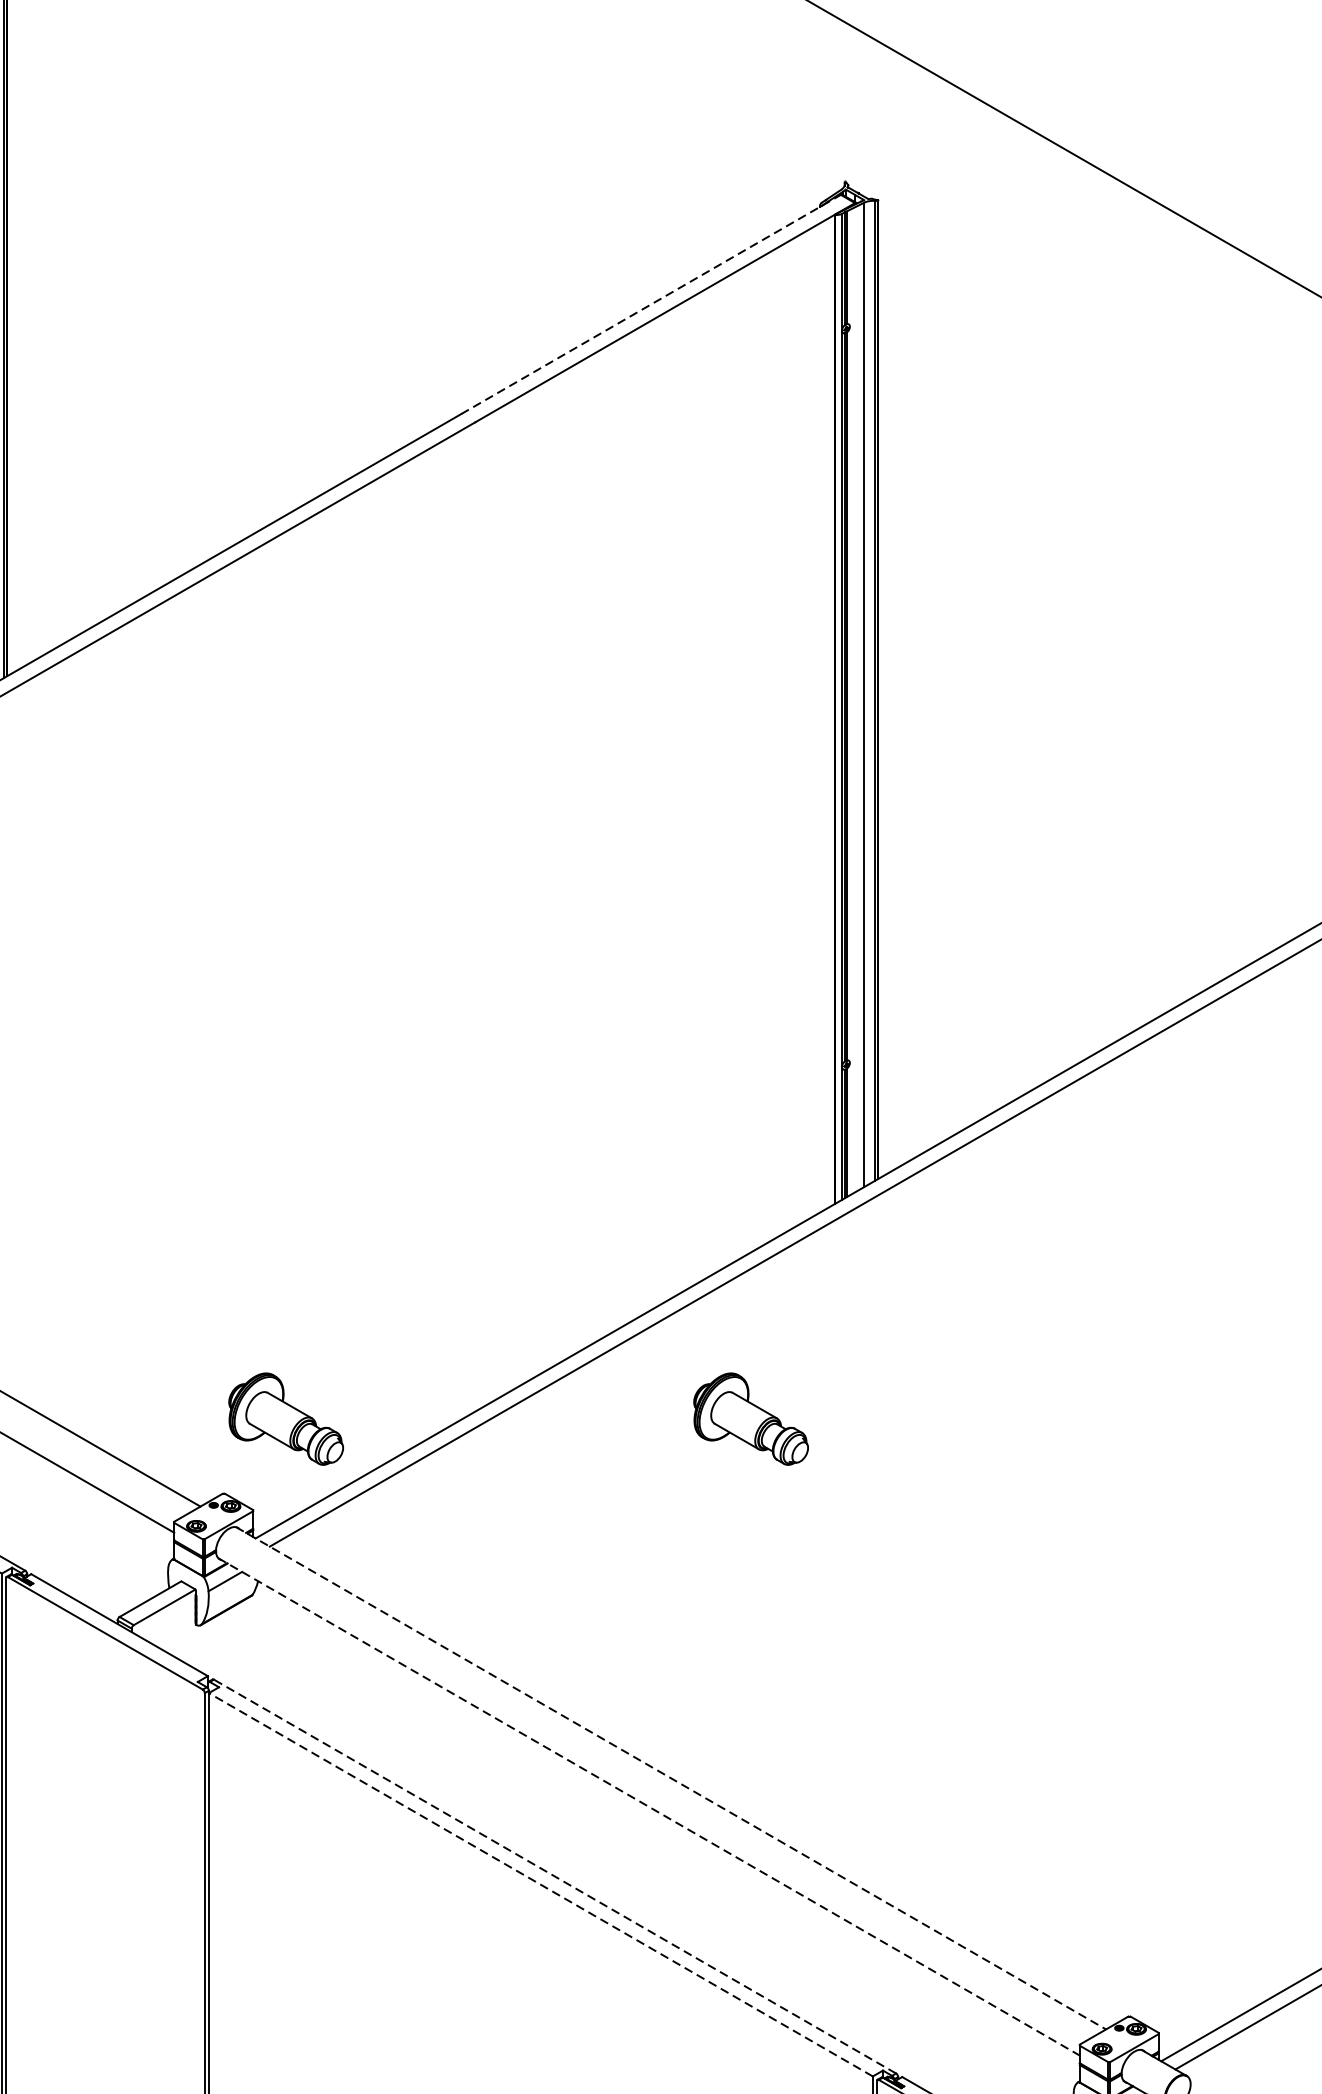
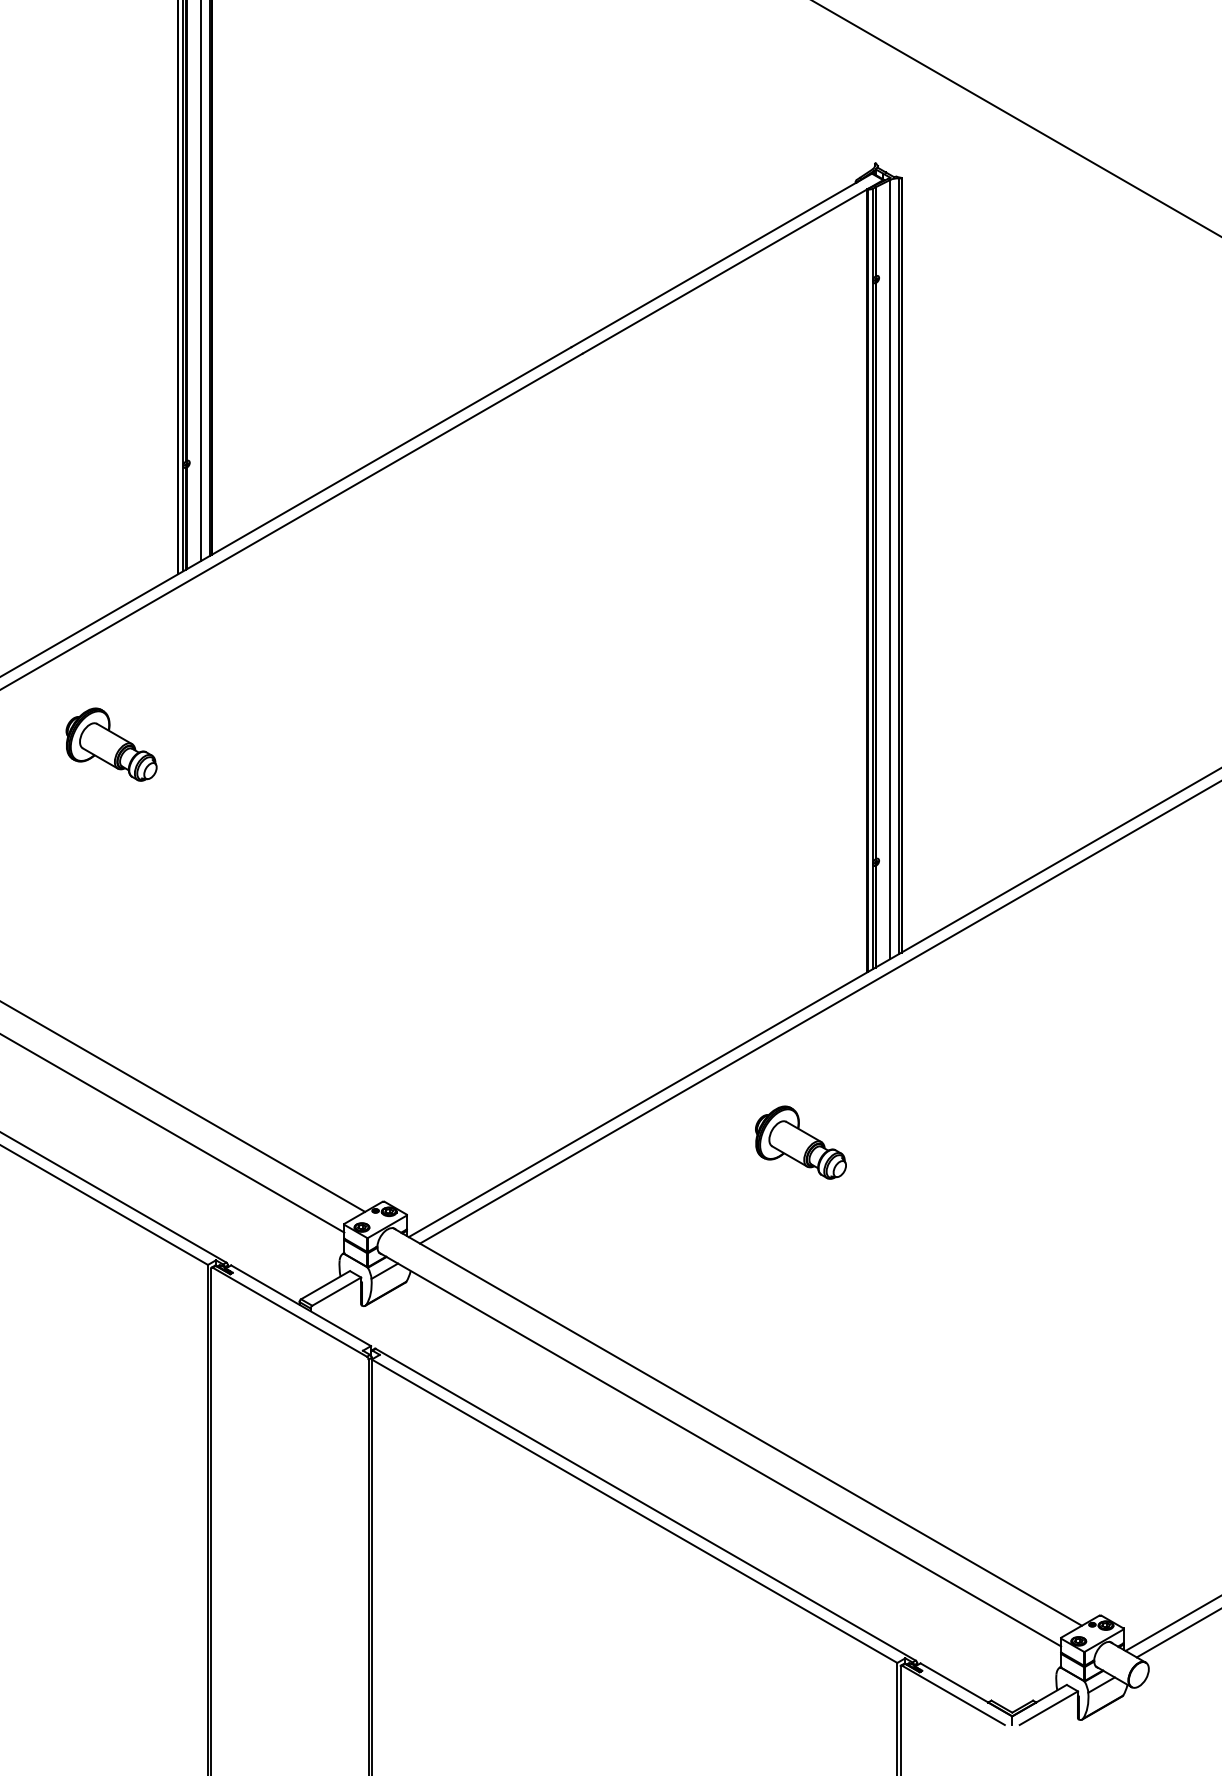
line: (650, 304) -> (721, 260), dashed -> solid
part: (285, 1418) -> (432, 1142), removed
line: (670, 1777) -> (737, 1426), dashed -> solid
line: (649, 1806) -> (720, 1449), dashed -> solid
line: (554, 1876) -> (645, 1504), dashed -> solid
line: (540, 1883) -> (634, 1510), dashed -> solid

